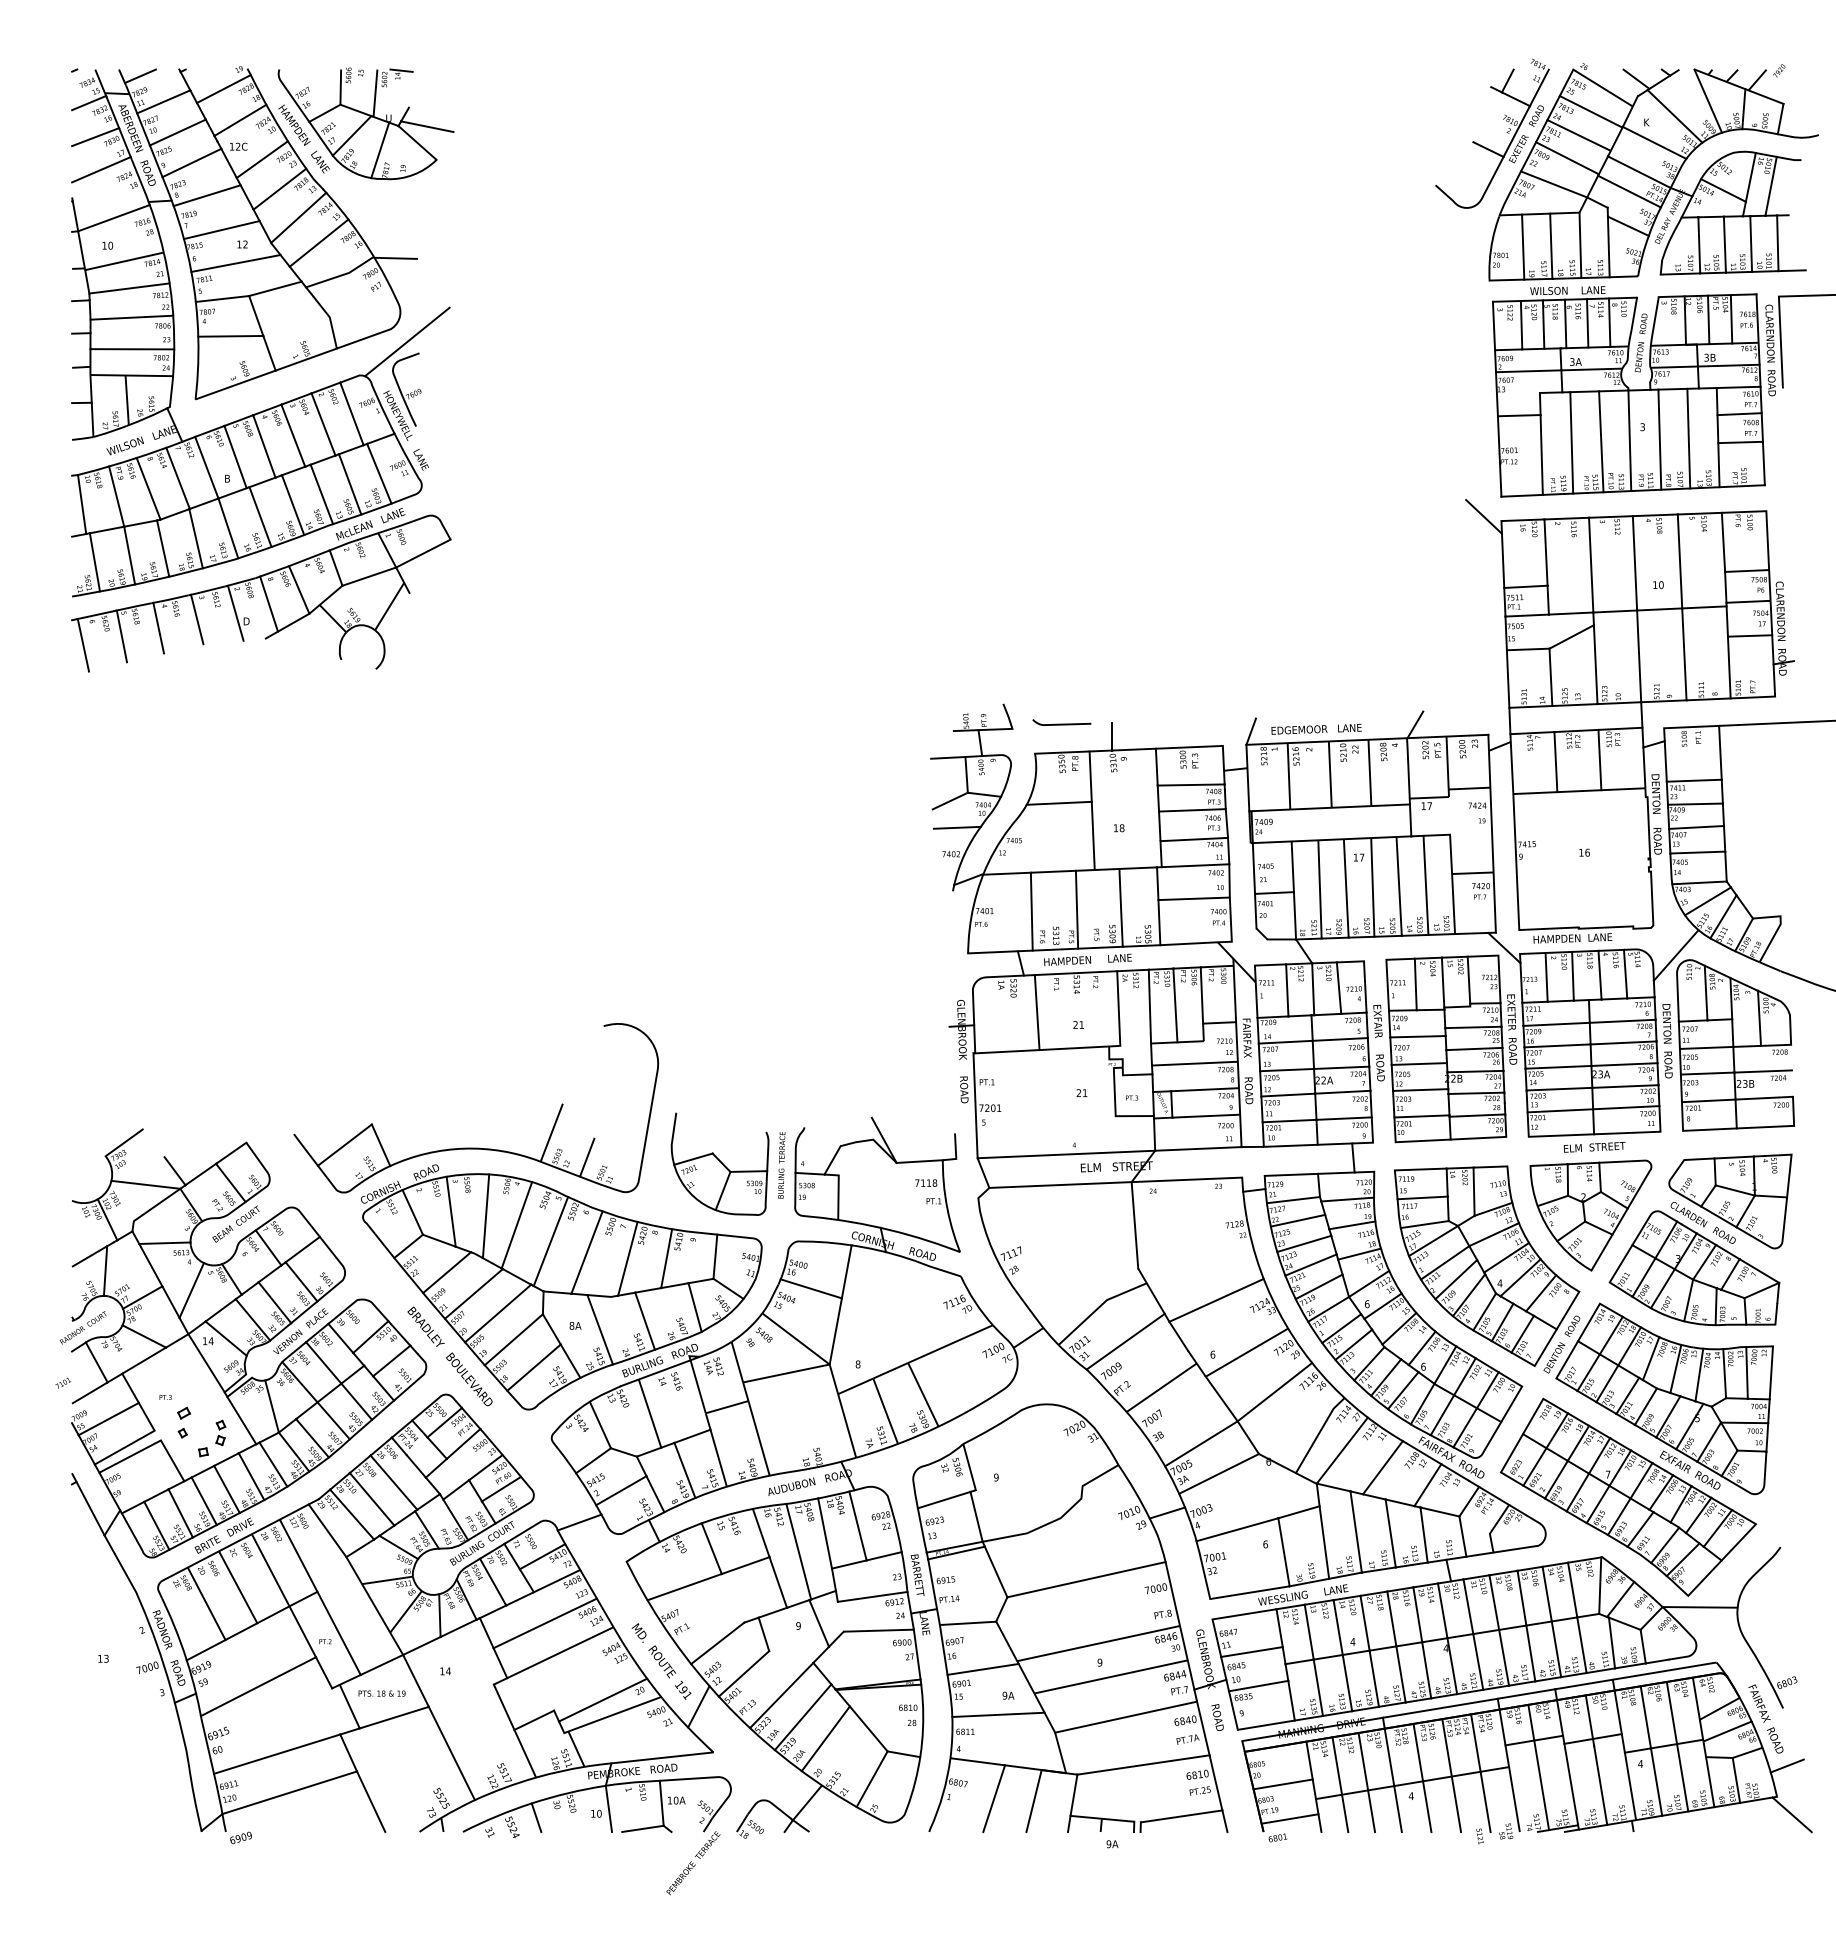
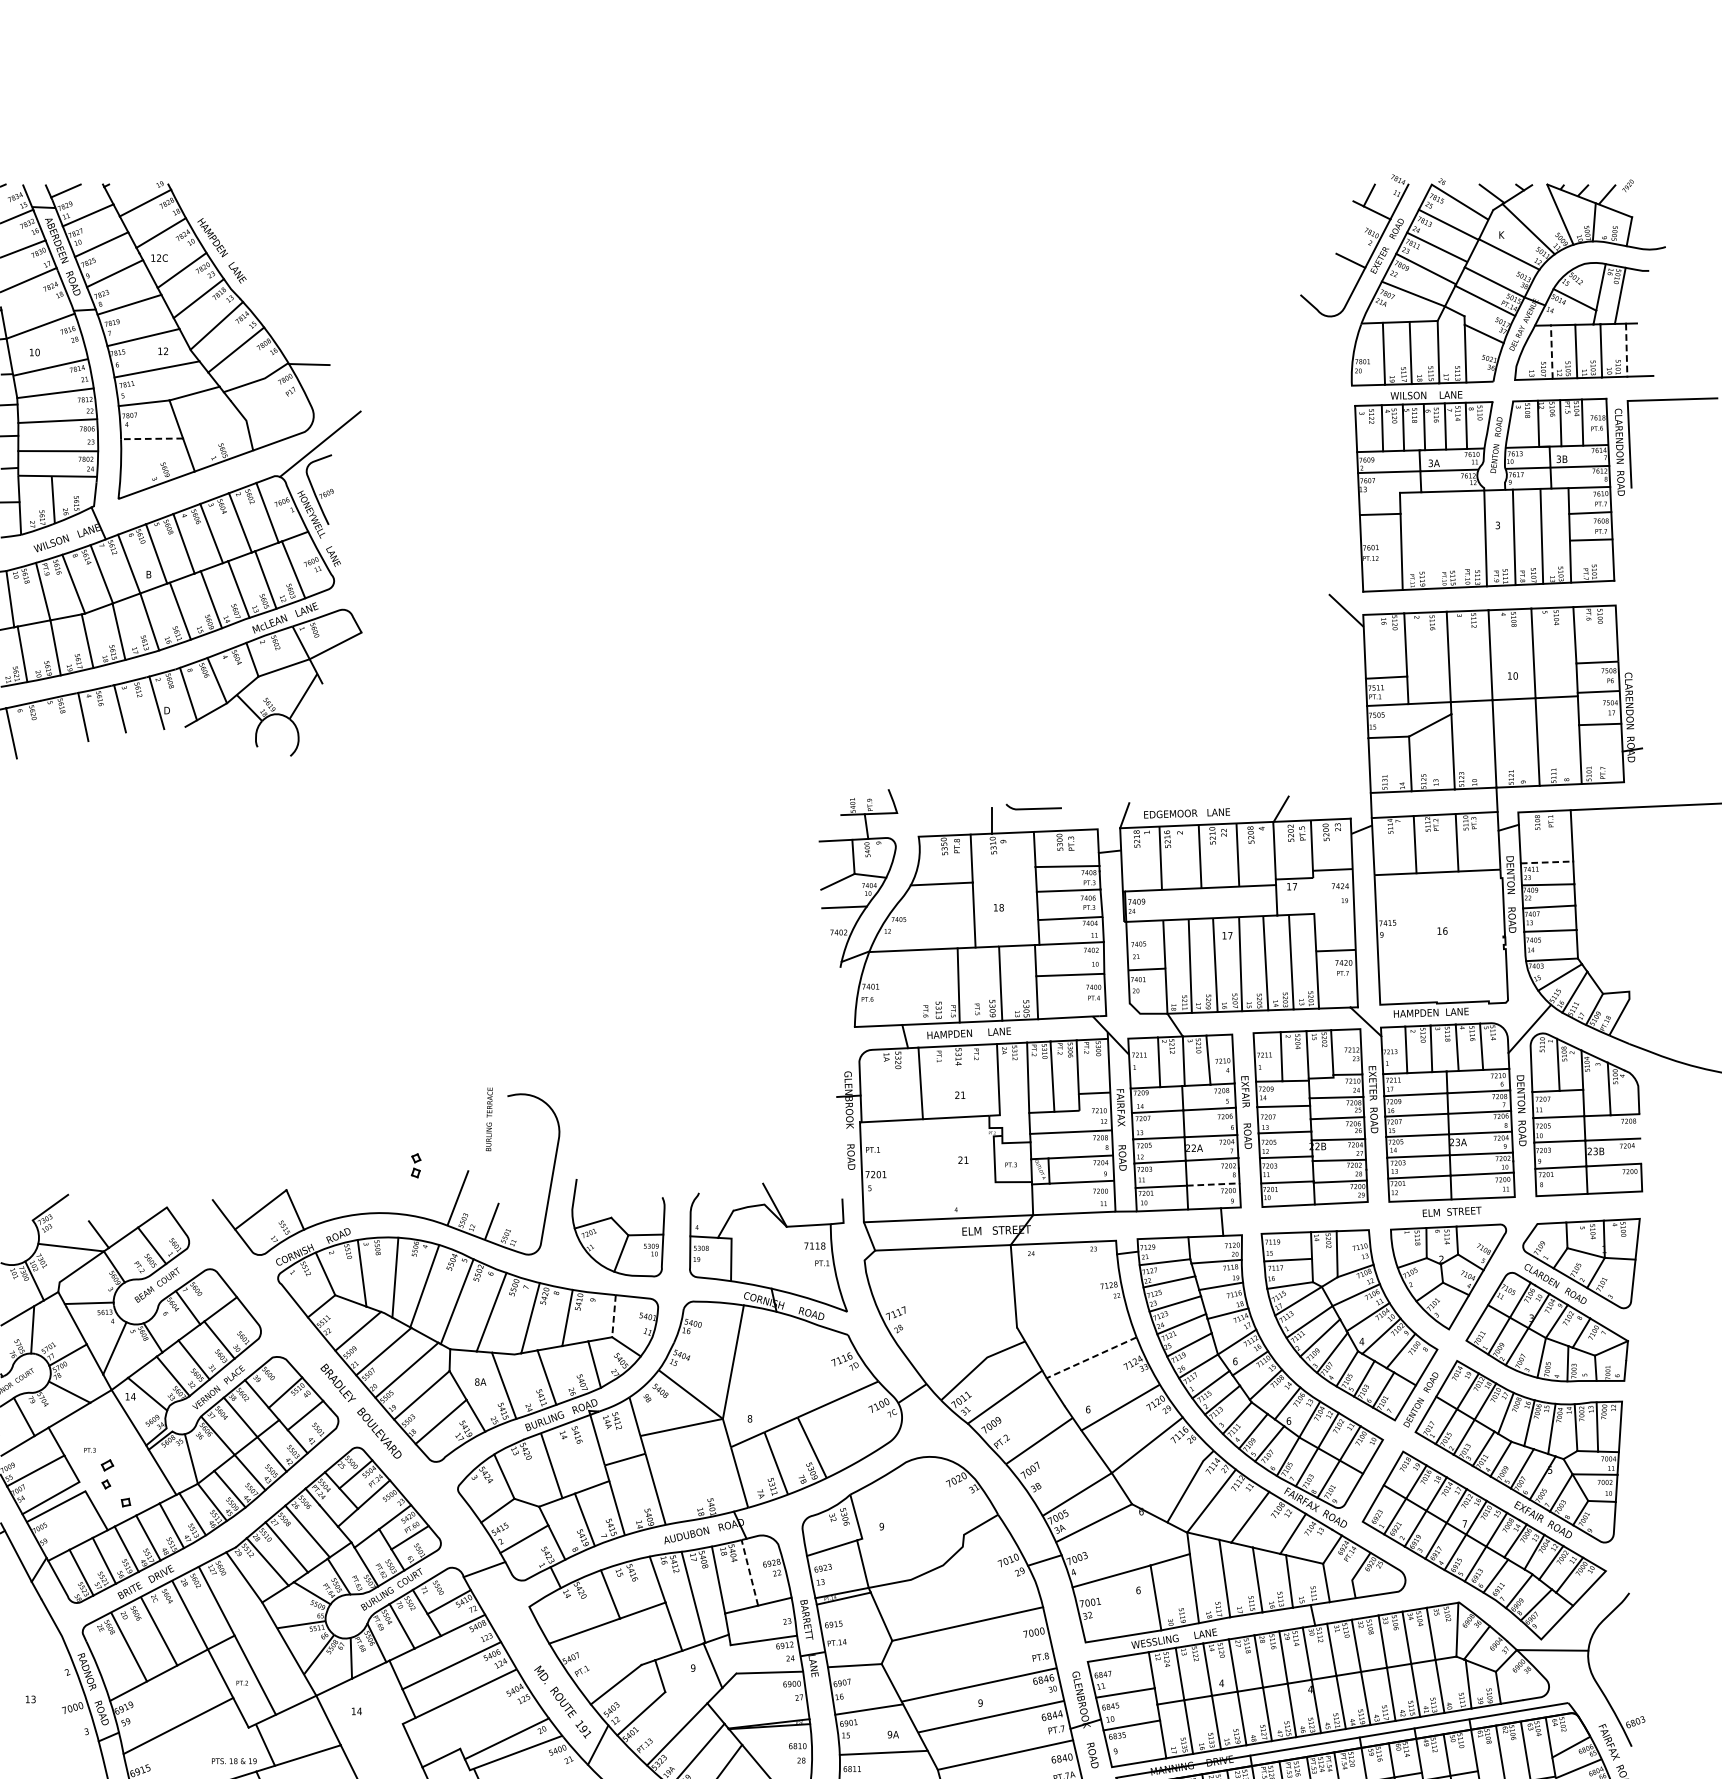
part: (365, 123) -> (280, 235), removed
line: (1777, 243) -> (1626, 350), solid -> dashed
line: (1699, 244) -> (1552, 351), solid -> dashed
line: (230, 336) -> (151, 439), solid -> dashed
line: (1601, 441) -> (1458, 539), removed
line: (1571, 442) -> (1430, 540), removed
line: (121, 636) -> (47, 724), removed
curve: (1061, 723) -> (1033, 807), moved
line: (1694, 780) -> (1547, 862), solid -> dashed
line: (1031, 911) -> (915, 987), removed
line: (1344, 1118) -> (1213, 1184), solid -> dashed
text: (781, 1165) -> (489, 1119), moved
line: (715, 1257) -> (614, 1316), solid -> dashed
line: (810, 1288) -> (704, 1346), removed
line: (1216, 1300) -> (1091, 1357), solid -> dashed
part: (220, 1432) -> (415, 1165), moved
line: (857, 1526) -> (749, 1573), solid -> dashed
text: (381, 1693) -> (233, 1761), moved

